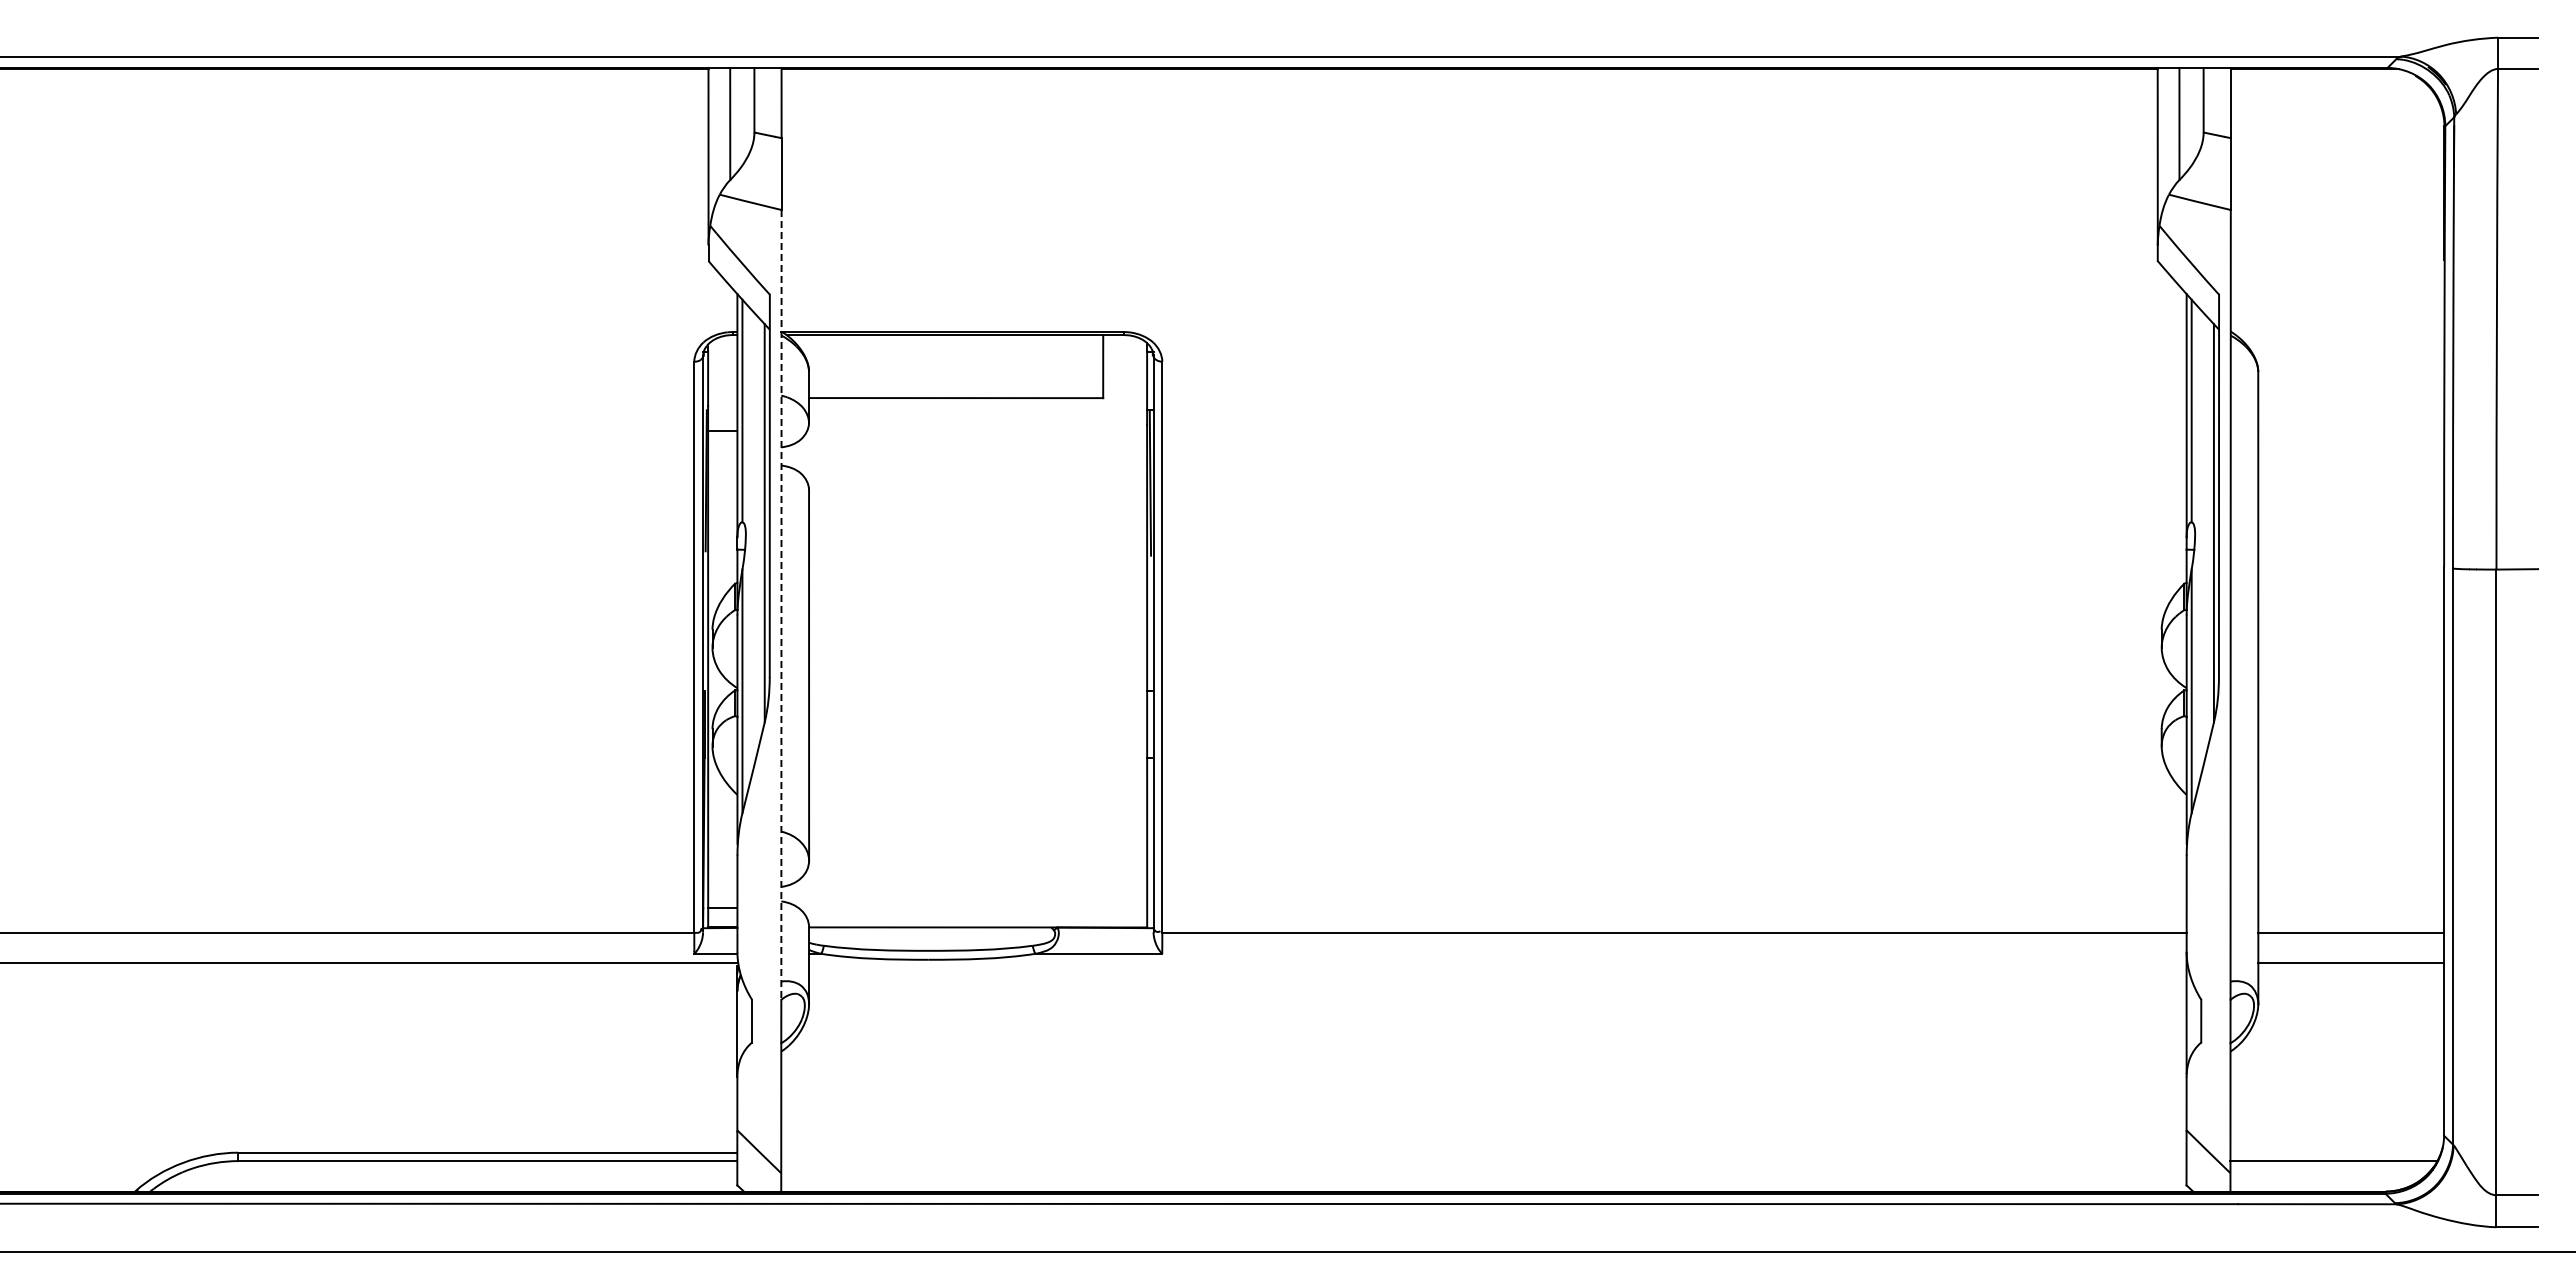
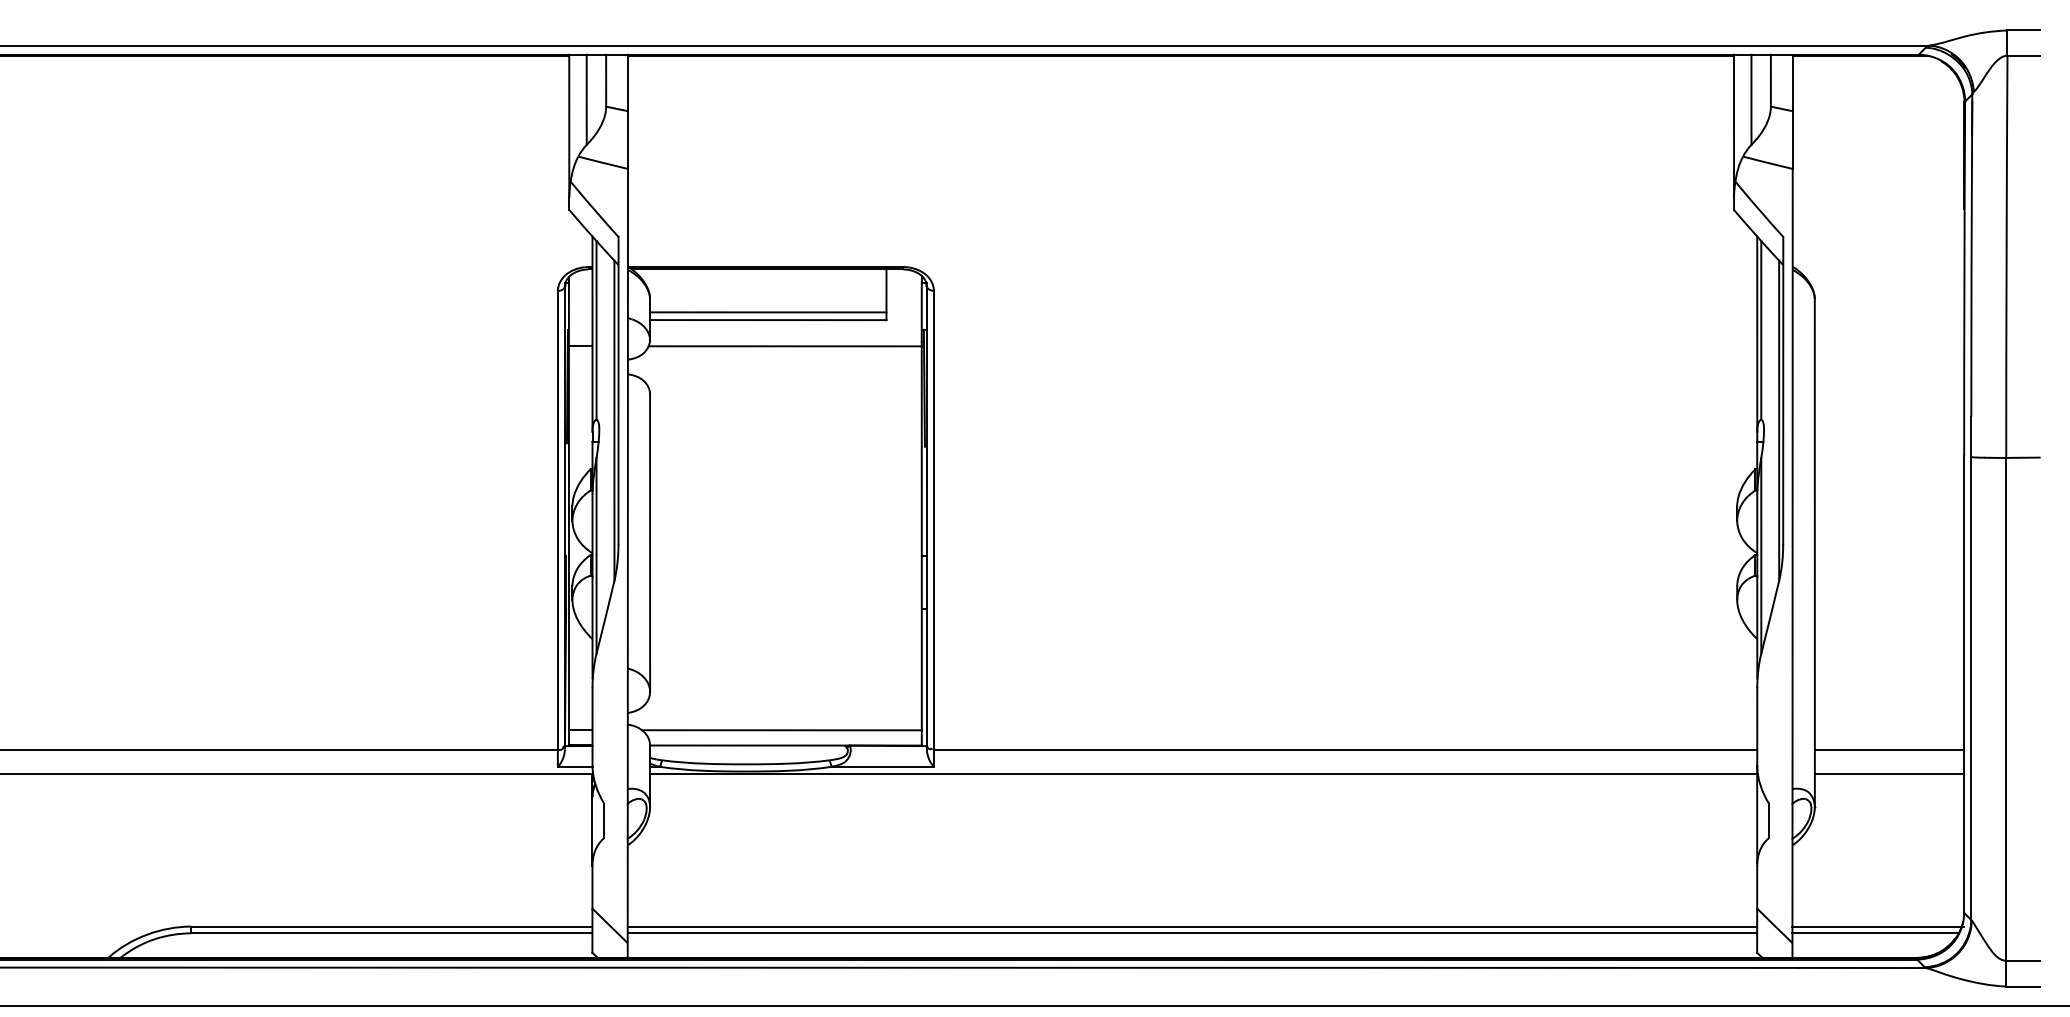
line: (956, 388) -> (768, 312), added
line: (977, 430) -> (785, 346), added
line: (781, 604) -> (627, 485), dashed -> solid
line: (973, 908) -> (782, 730), added
line: (1497, 962) -> (1203, 773), added
line: (1483, 1152) -> (1192, 926), added
line: (2337, 1152) -> (1878, 926), added
line: (1483, 1161) -> (1192, 933), added

